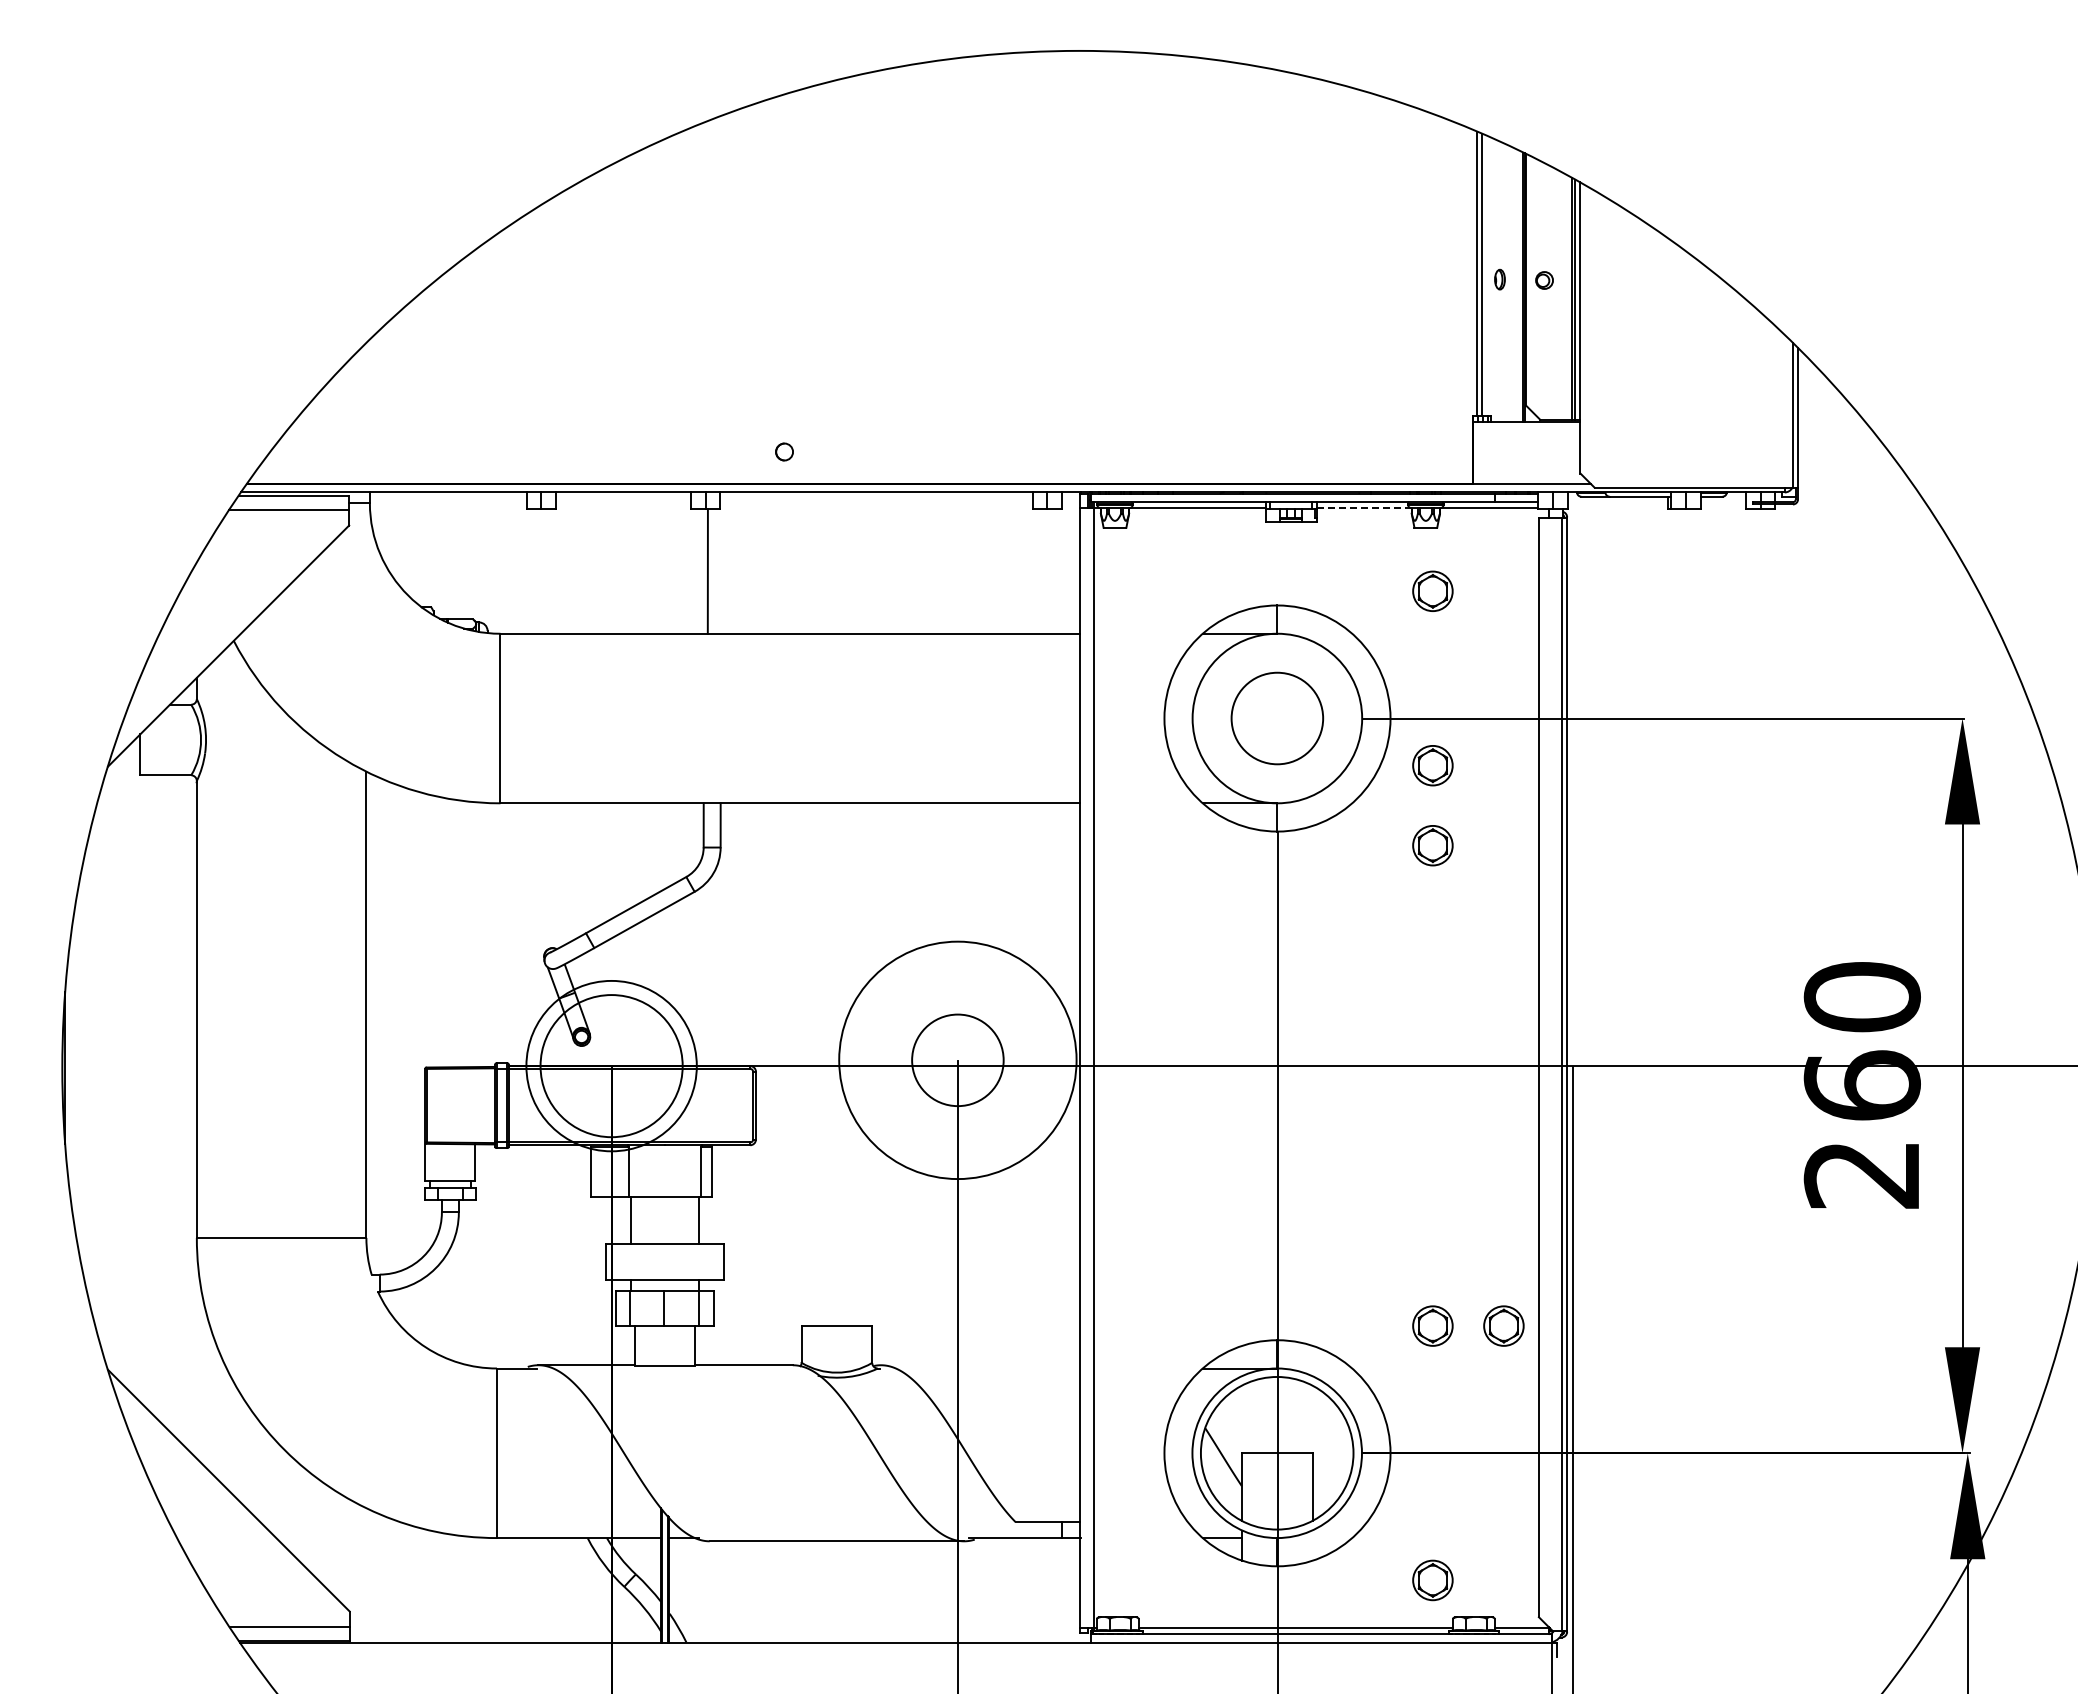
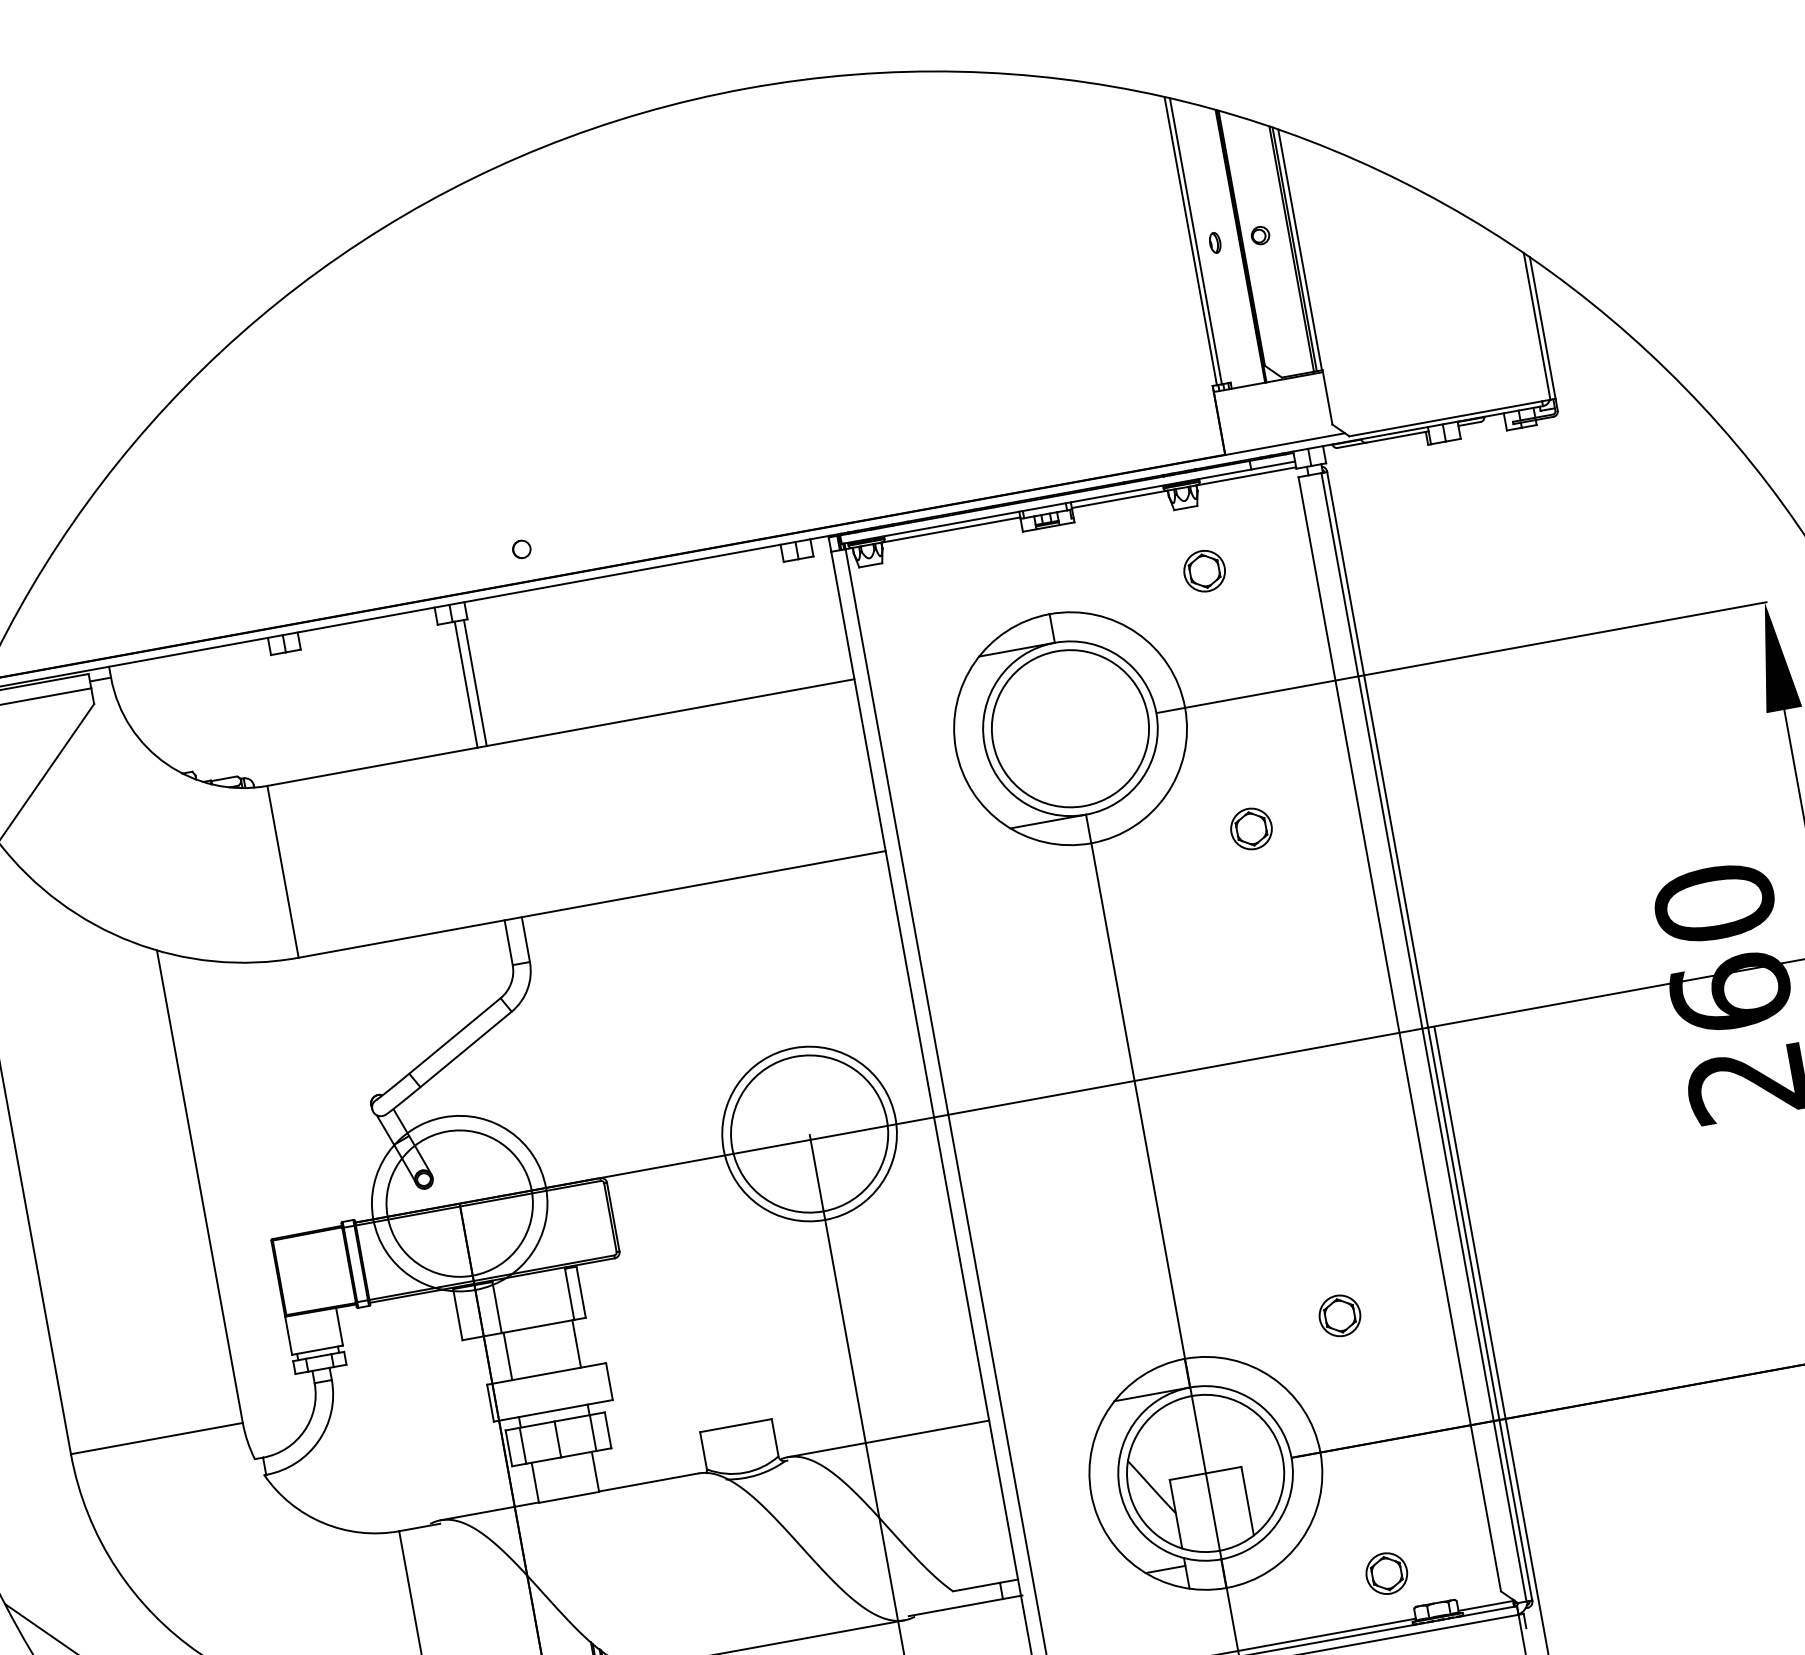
line: (1364, 508) -> (1120, 499), dashed -> solid
line: (716, 571) -> (474, 683), added
circle: (1277, 718) -> (1070, 728), size x1.67
part: (1432, 765) -> (1236, 747), removed
circle: (957, 1060) -> (809, 1134), size x0.71
circle: (957, 1060) -> (809, 1134), size x1.67
part: (1503, 1325) -> (1411, 1302), removed
line: (980, 1365) -> (888, 1439), added

